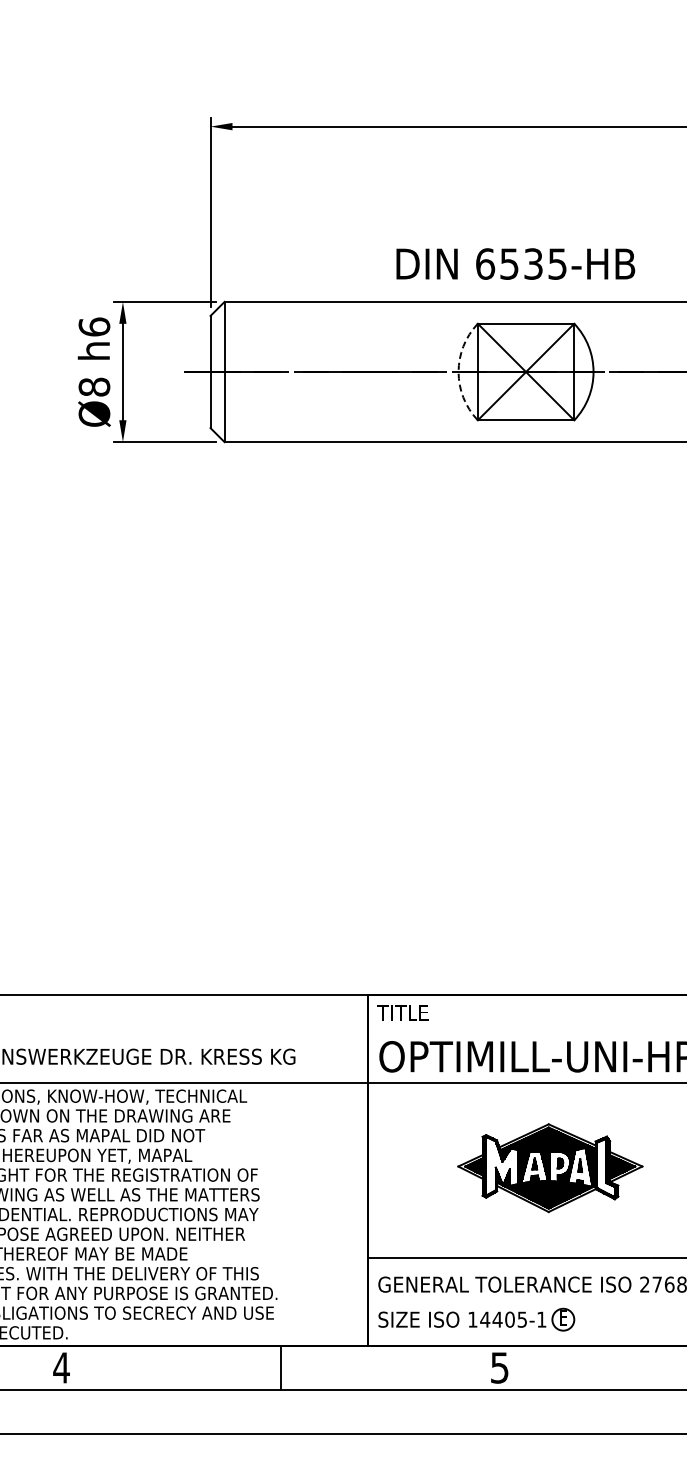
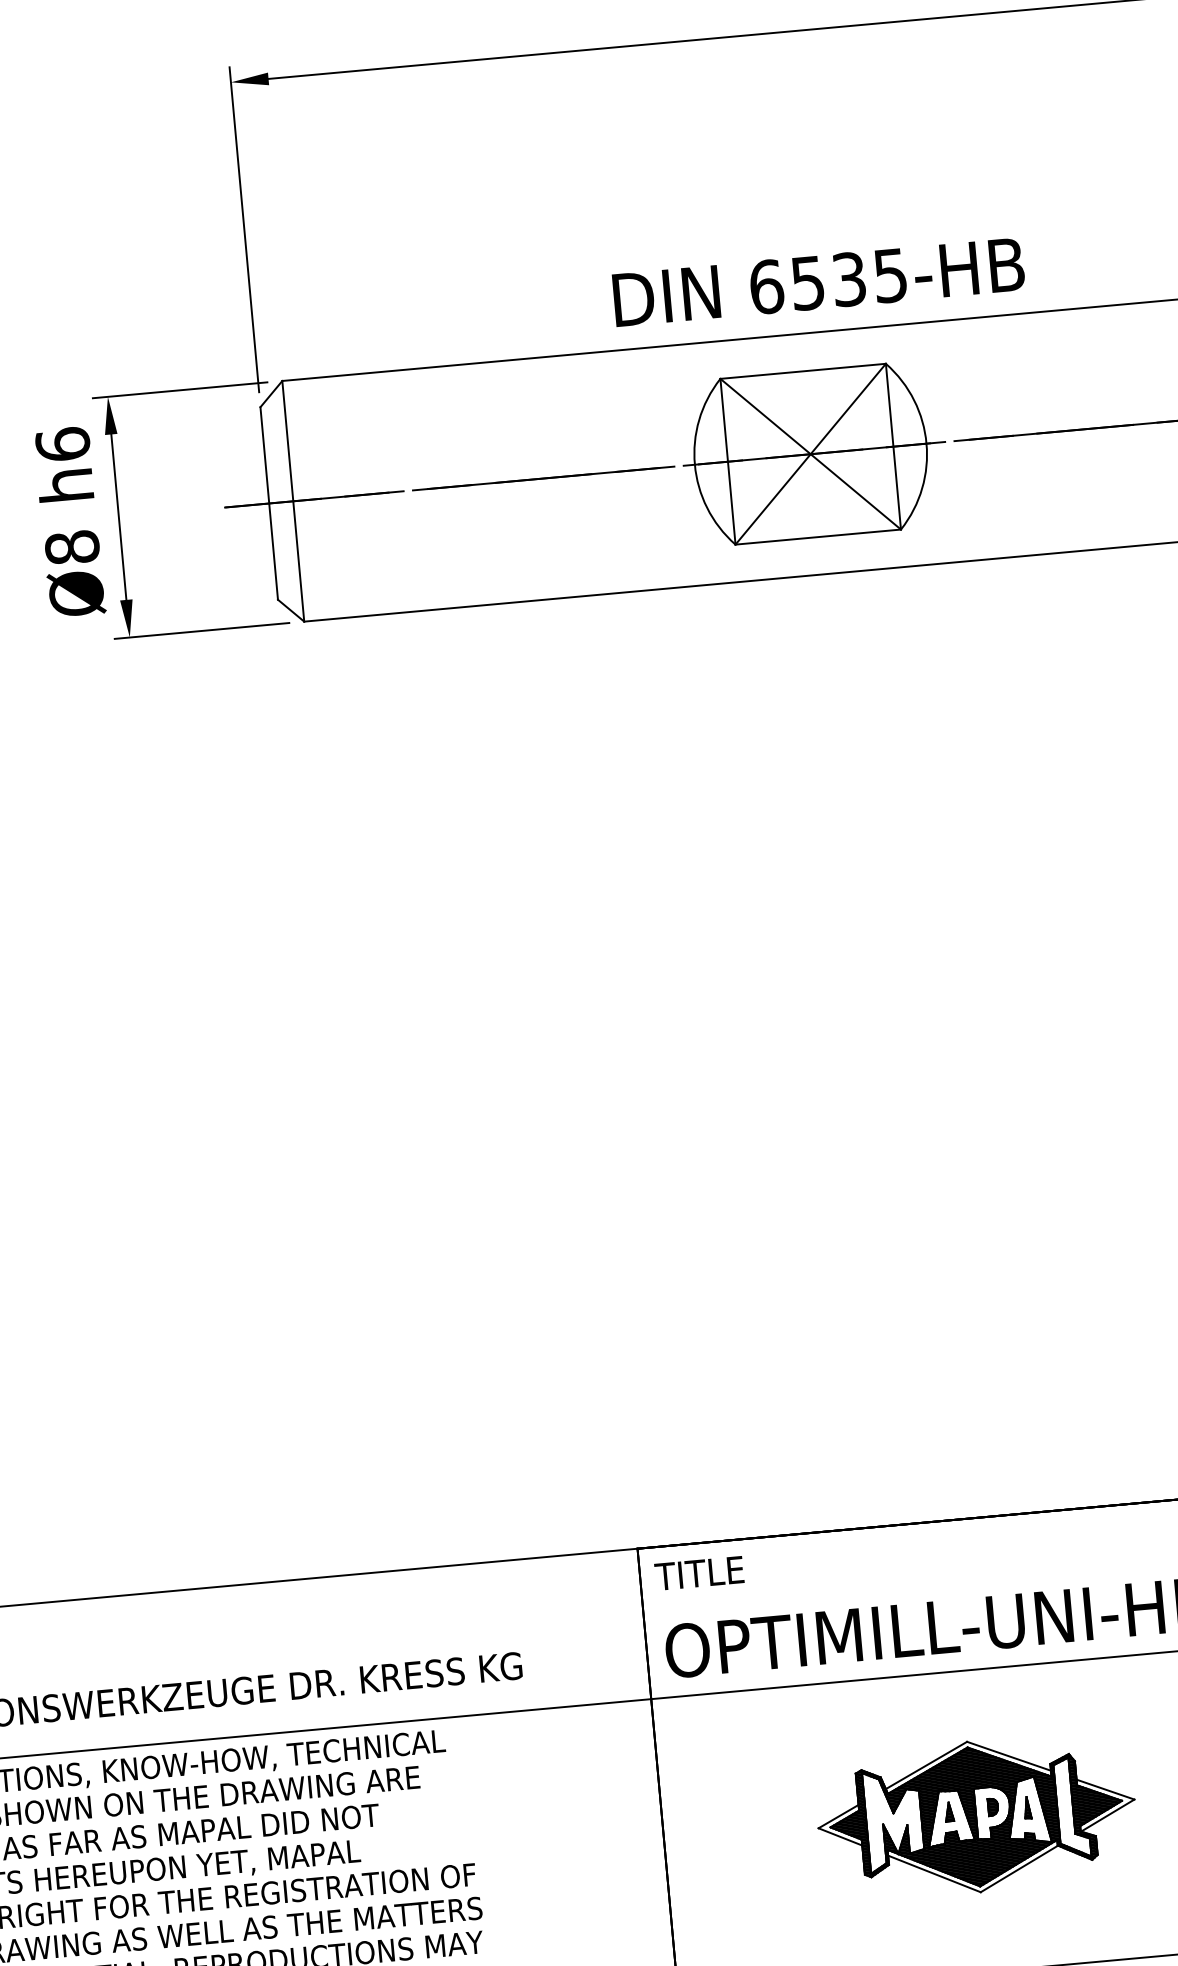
text: (515, 263) -> (818, 281), moved
arc: (458, 372) -> (694, 465), dashed -> solid

